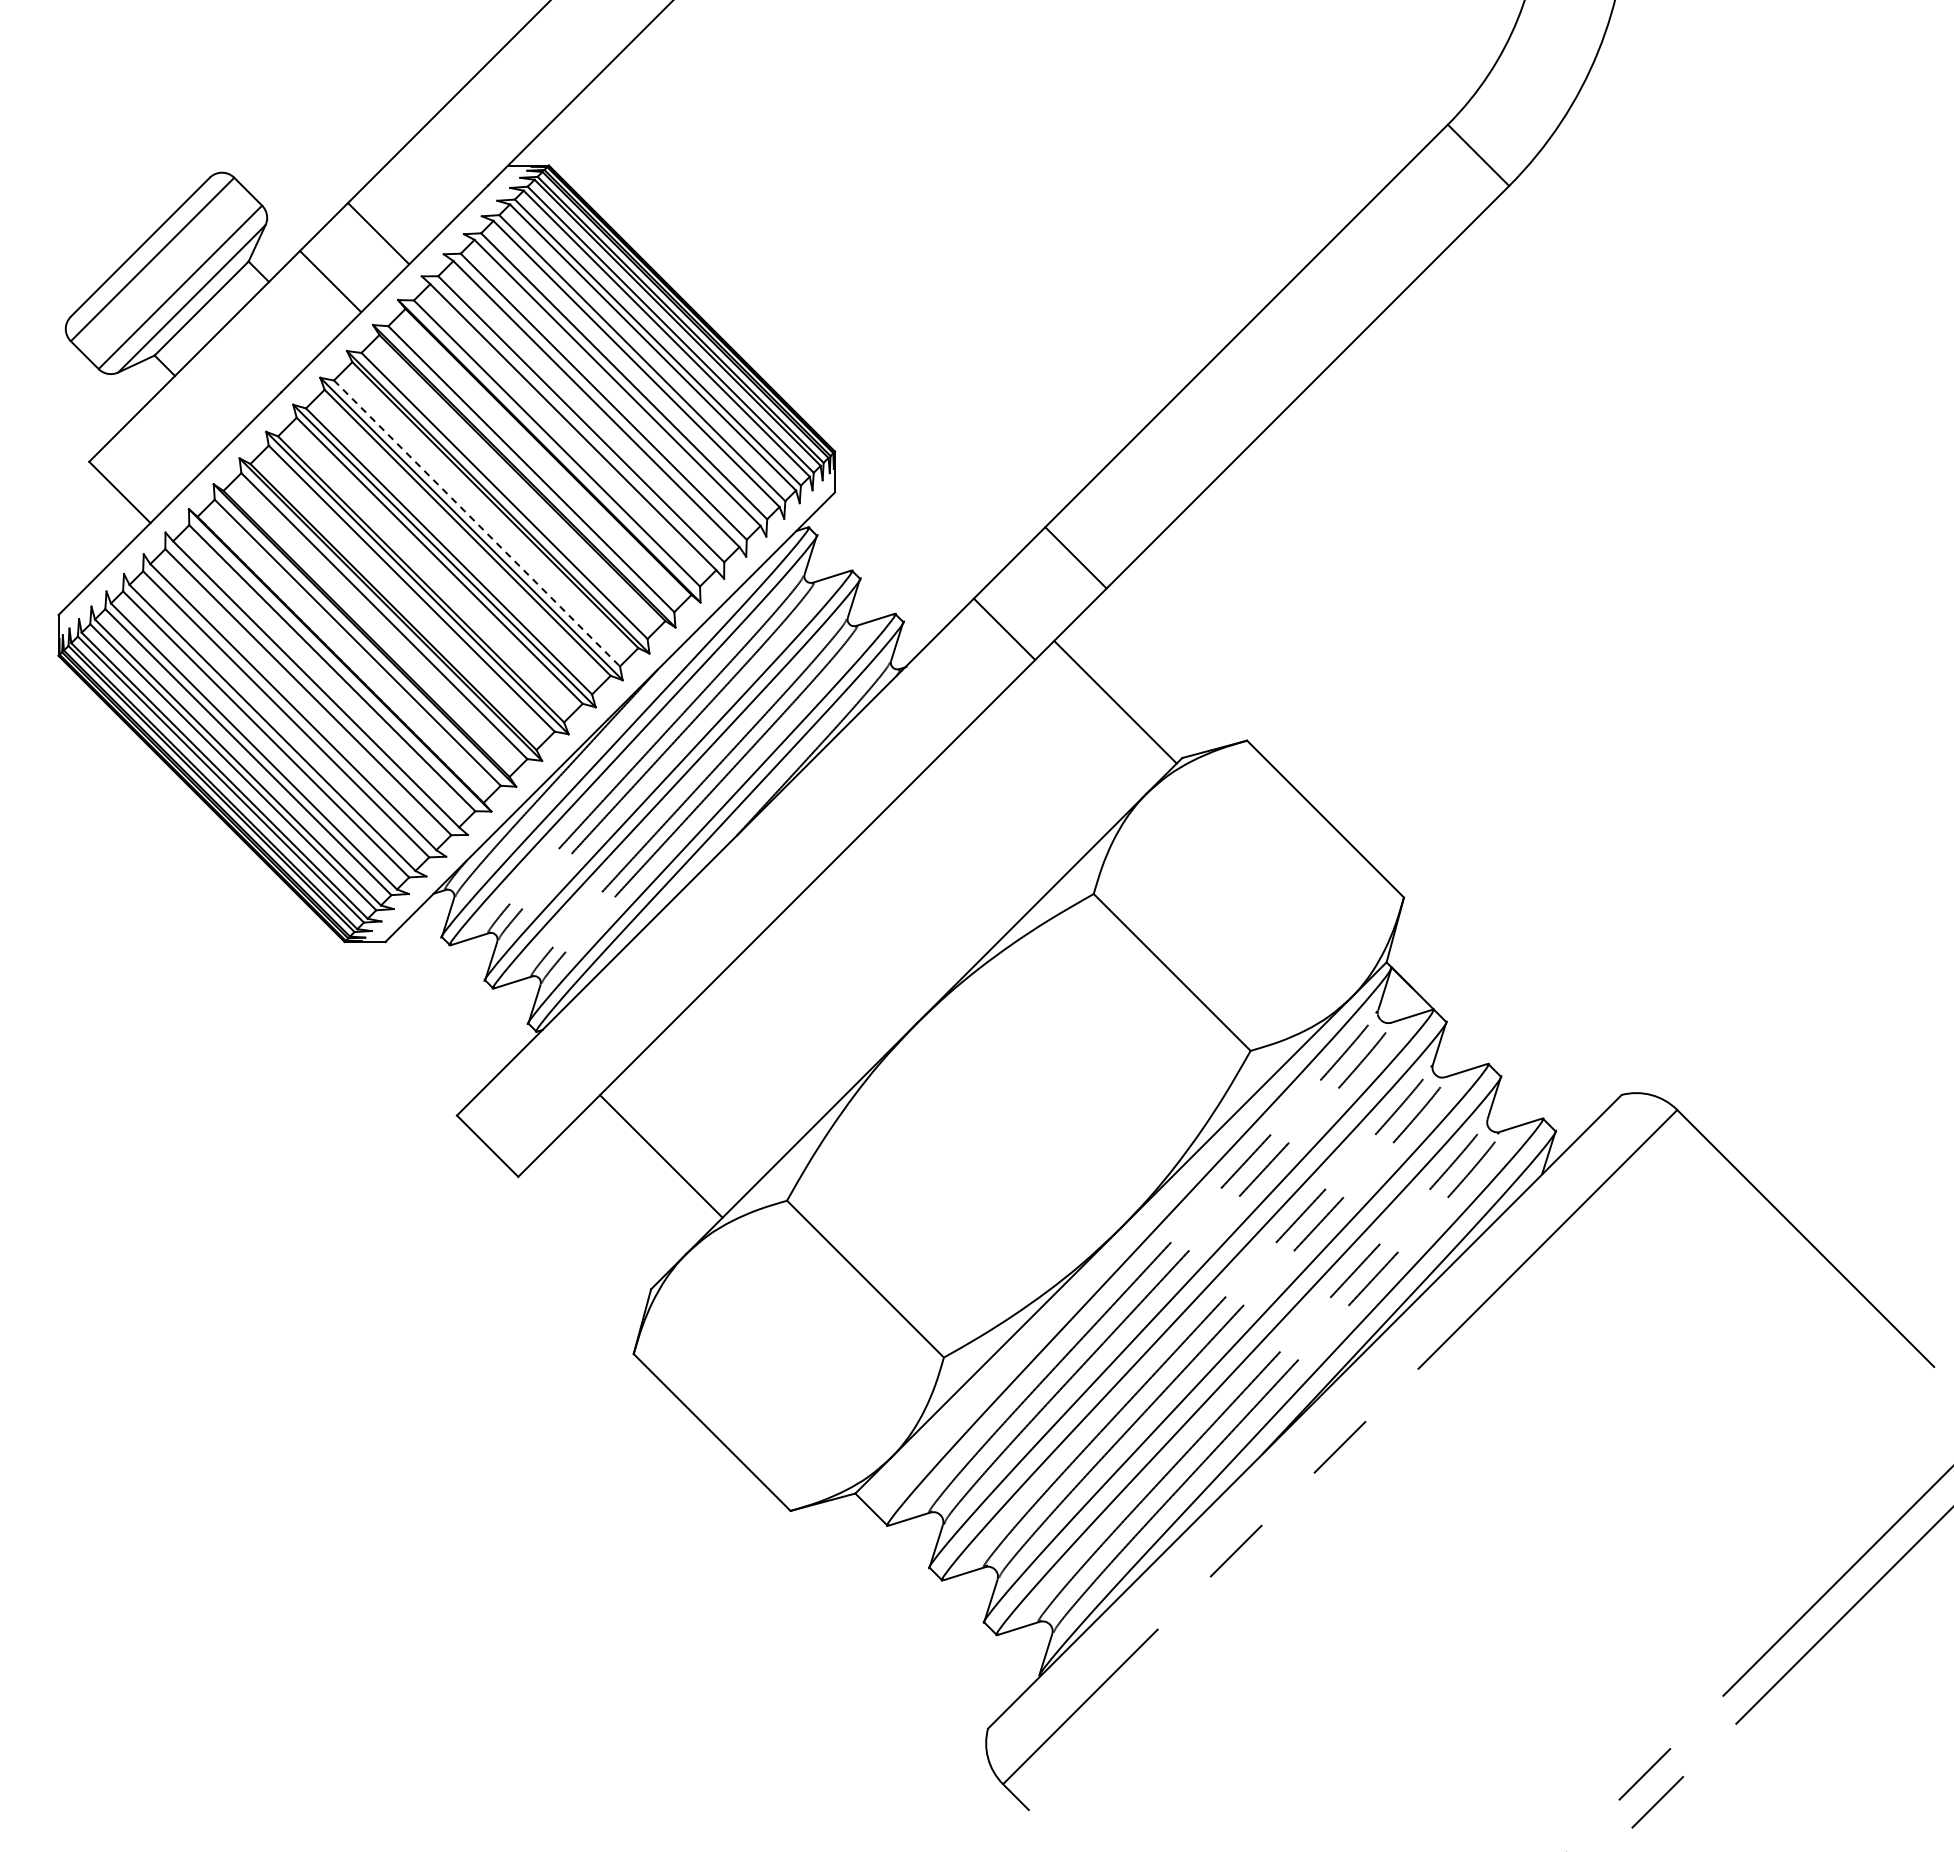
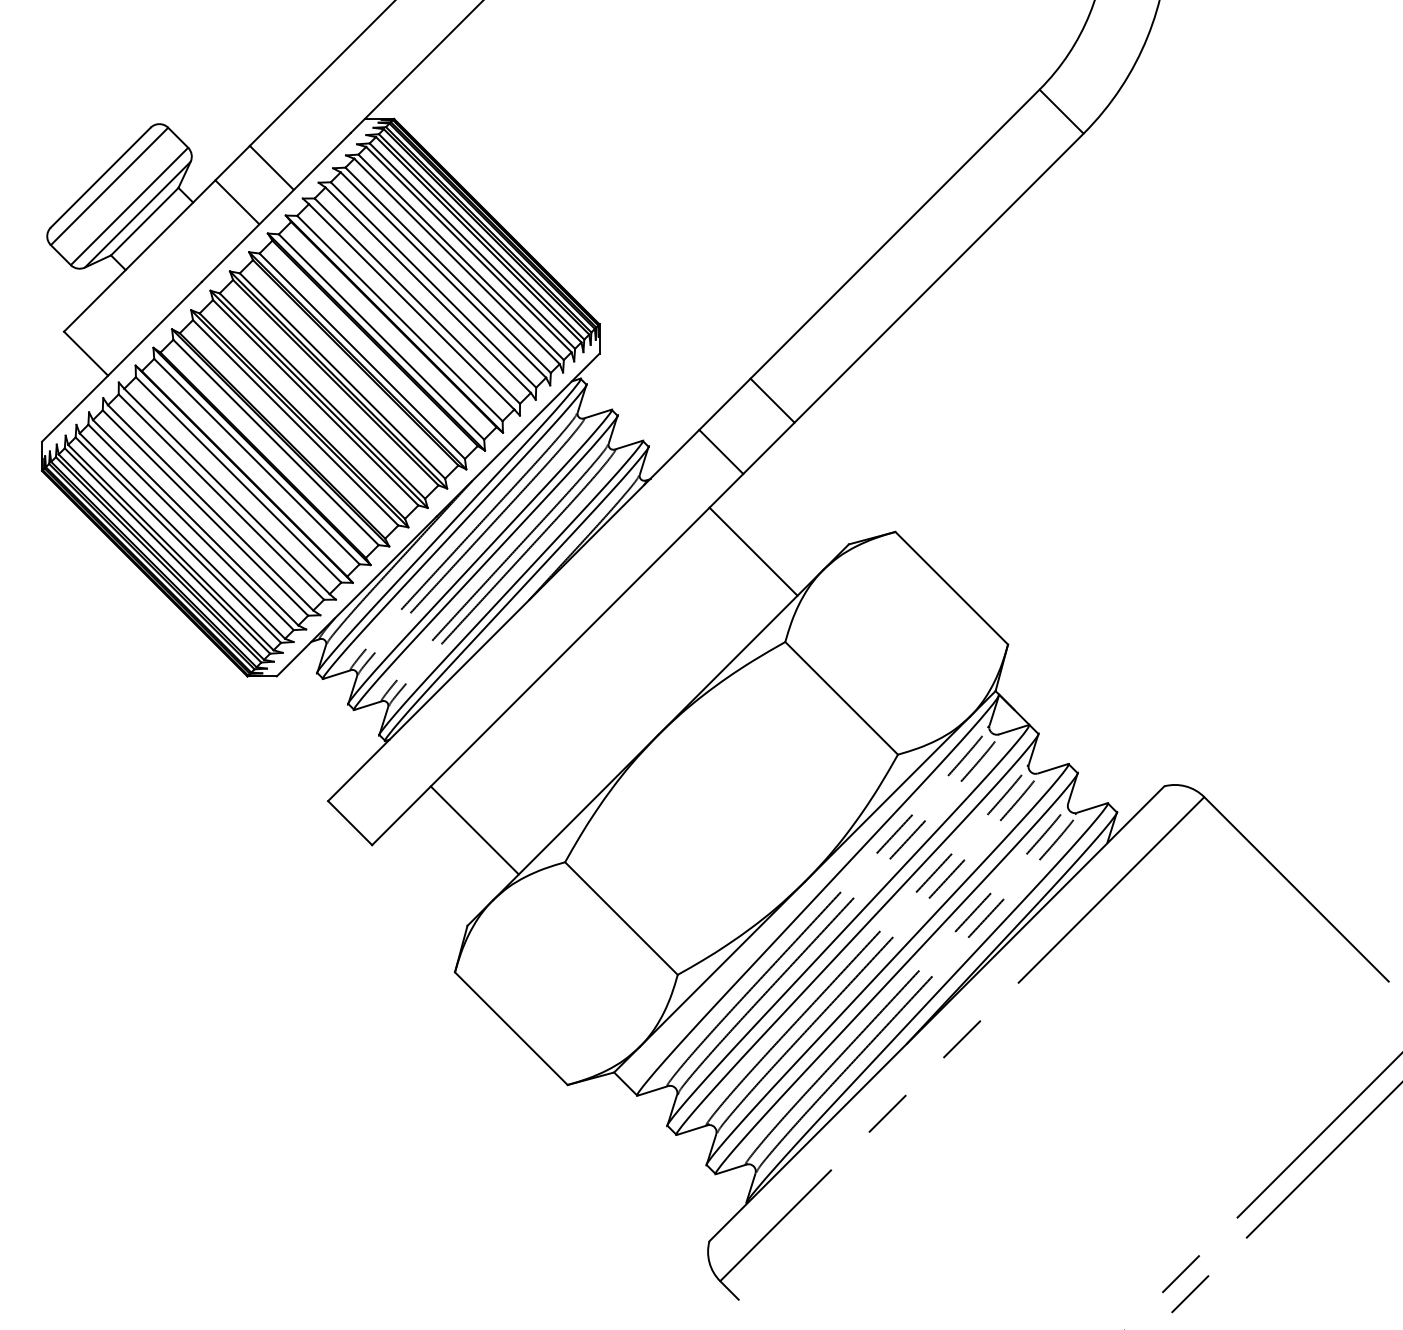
line: (477, 523) -> (342, 376), dashed -> solid
line: (1115, 701) -> (753, 551), moved

